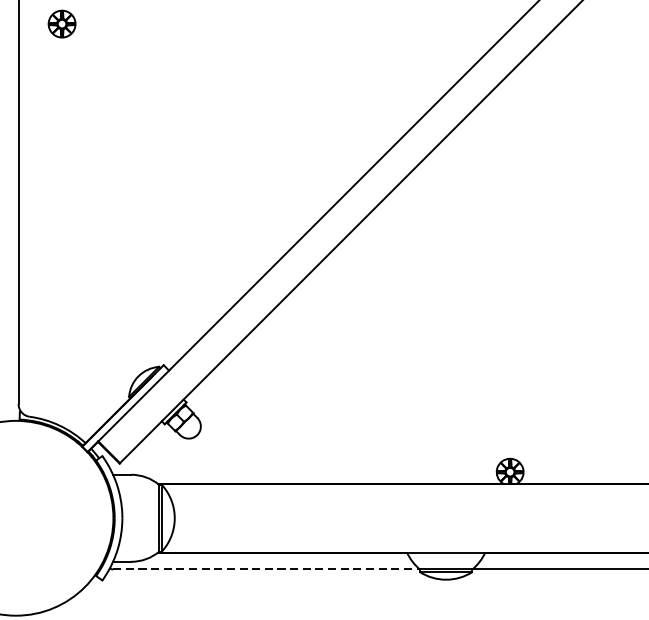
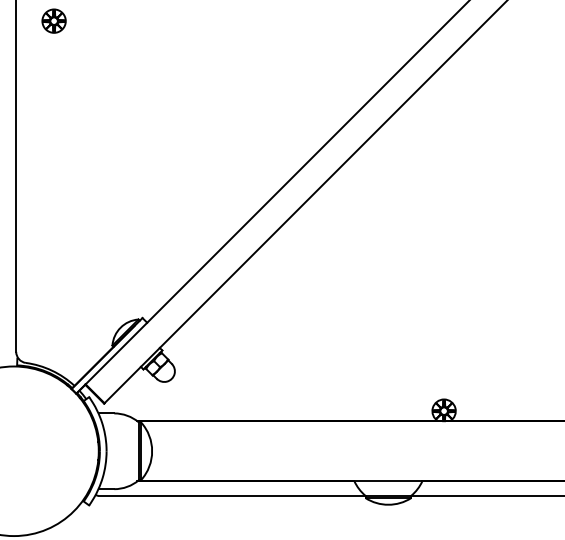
line: (267, 569) -> (232, 495), dashed -> solid

